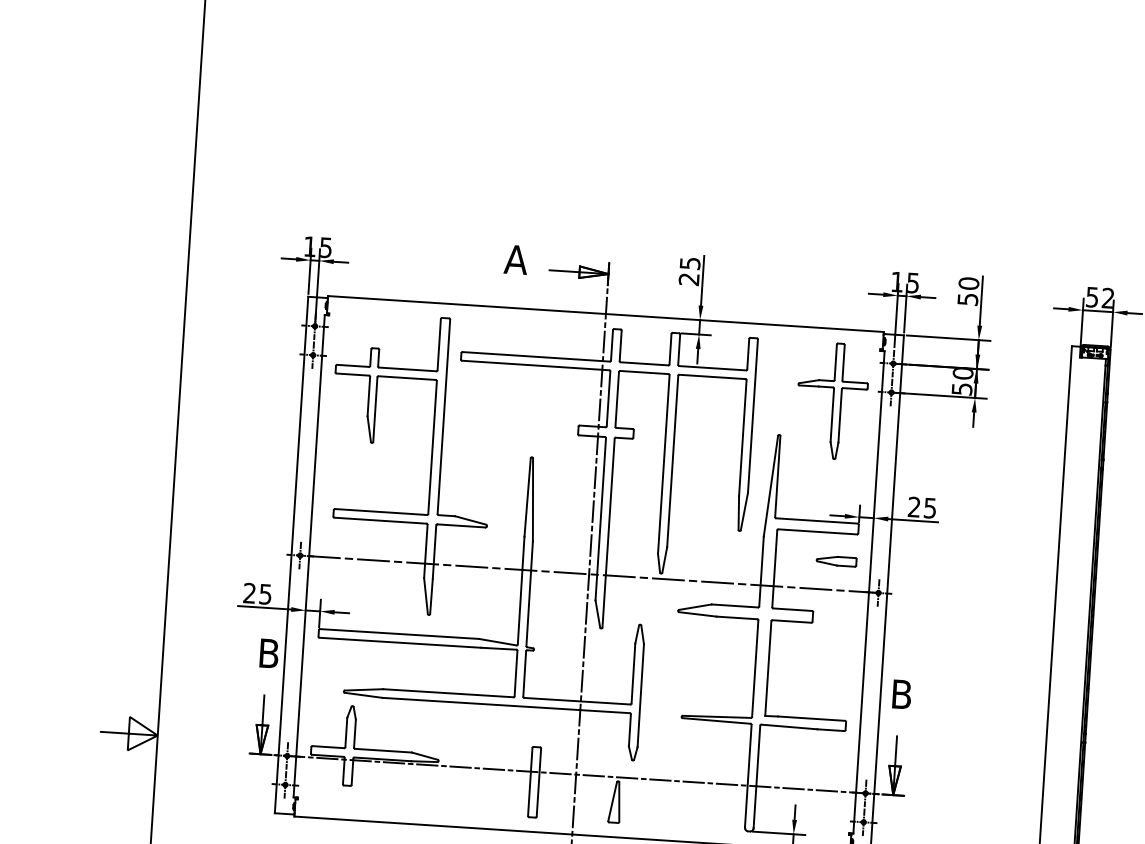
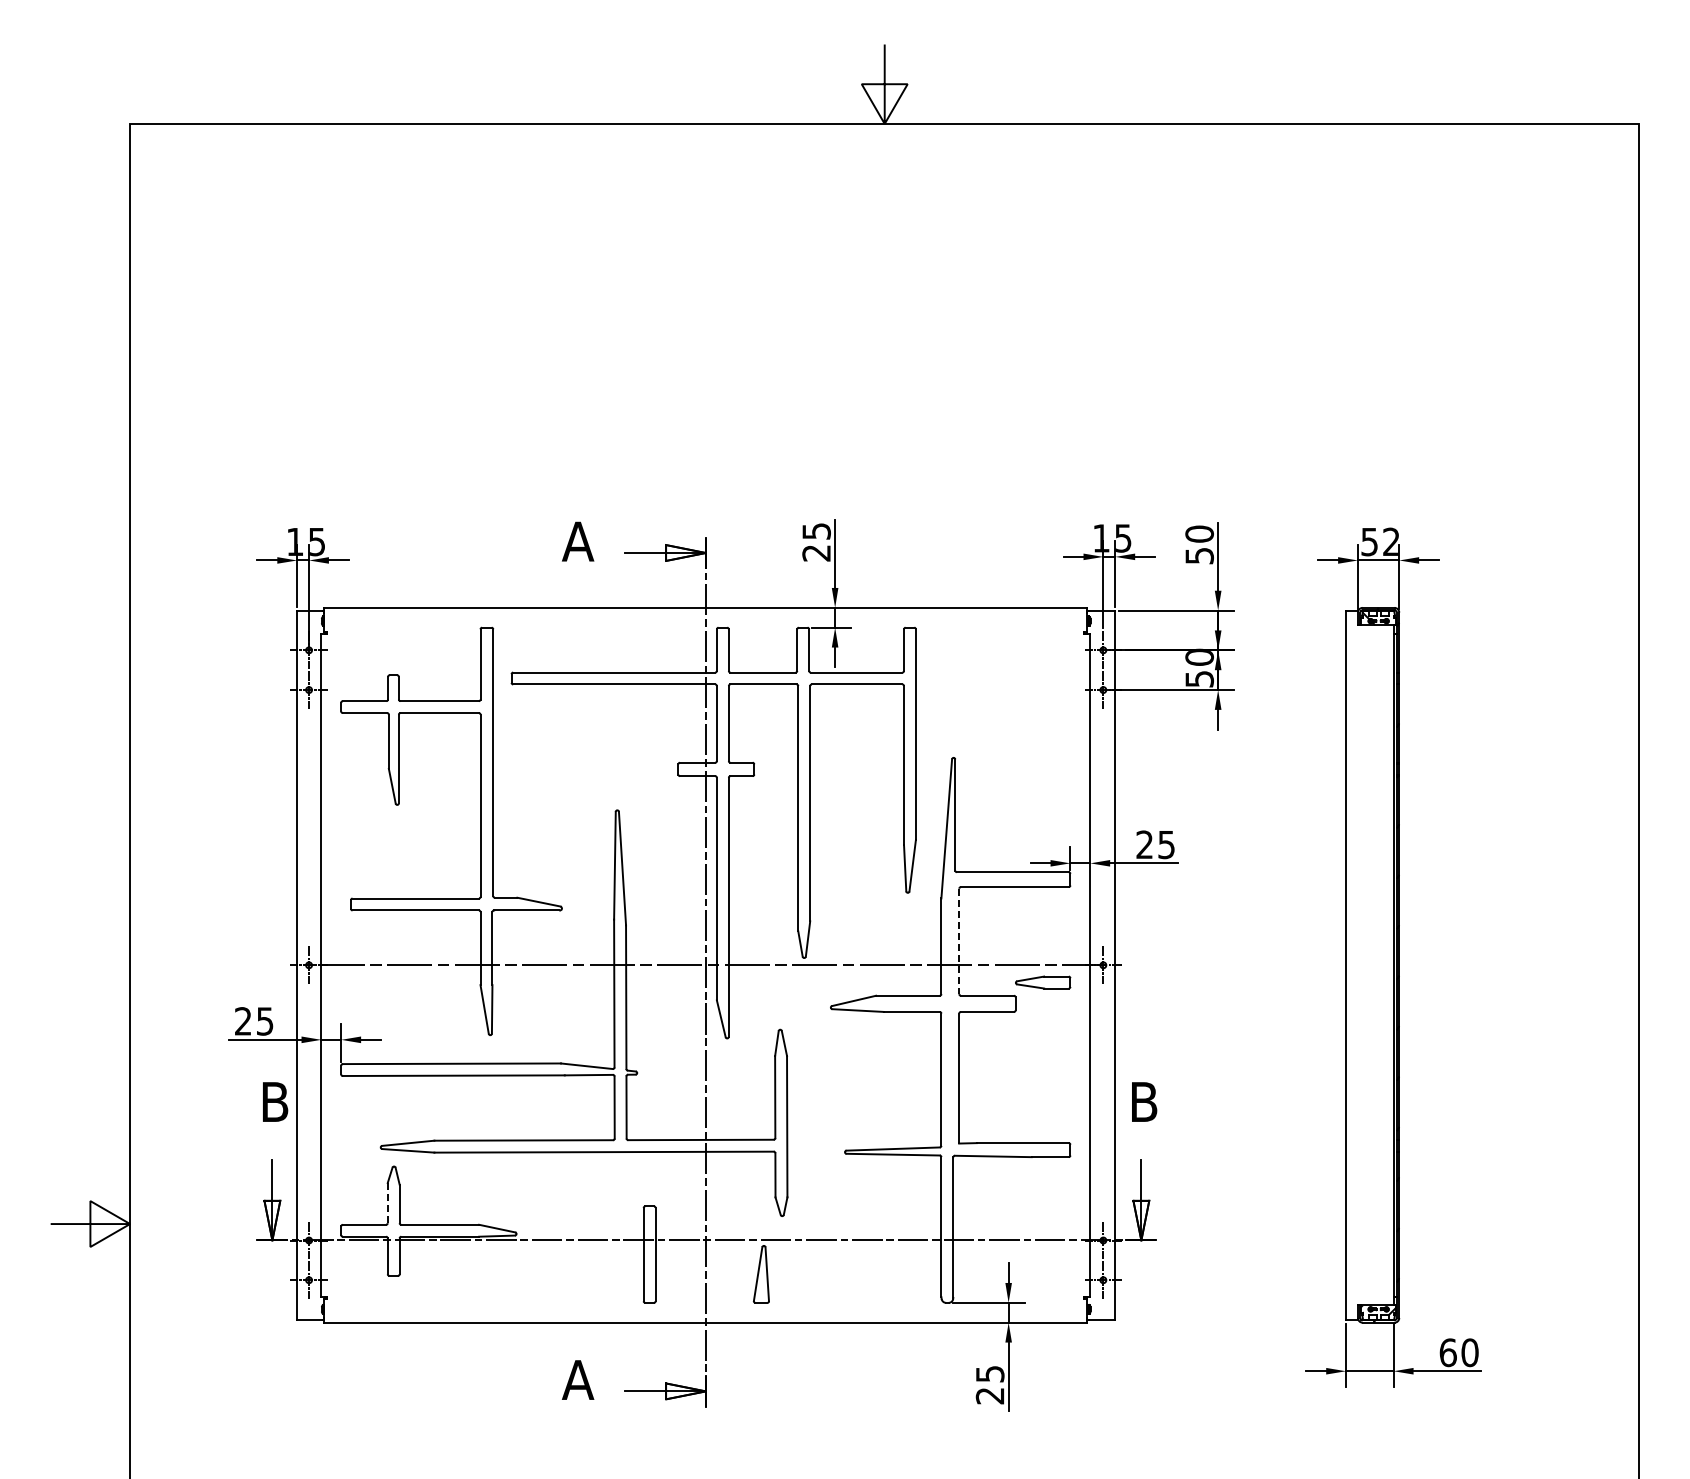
part: (831, 400) -> (1022, 706), removed
part: (836, 561) -> (1043, 982), moved
line: (774, 568) -> (959, 941), solid -> dashed
line: (346, 731) -> (387, 1202), solid -> dashed

